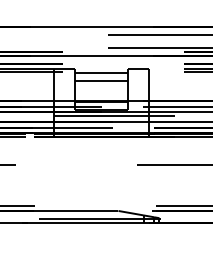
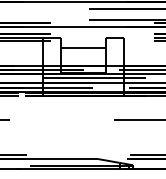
line: (101, 72) -> (83, 40), removed

